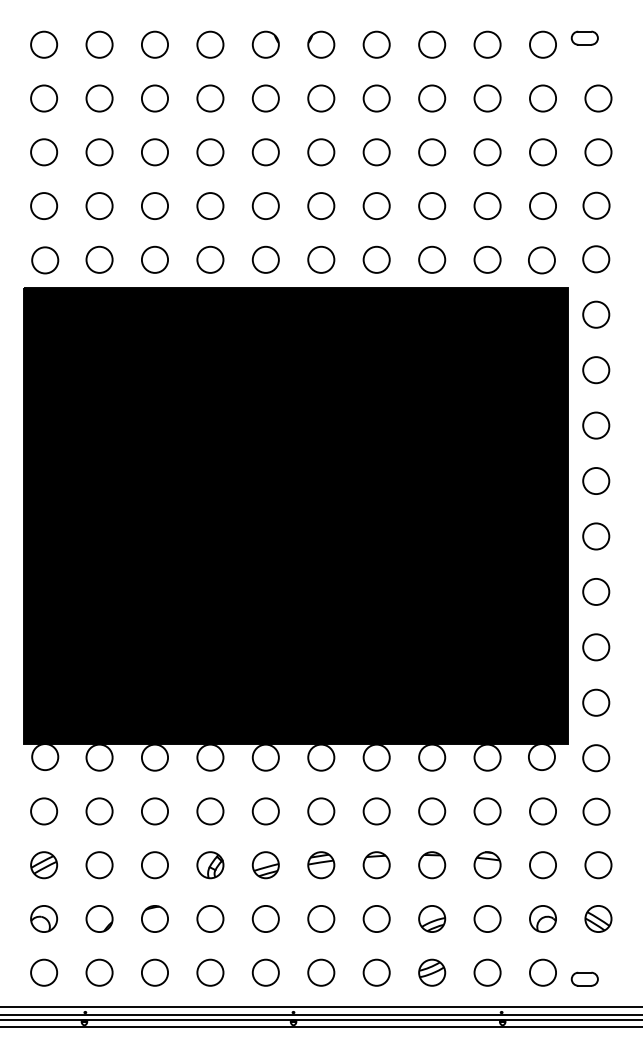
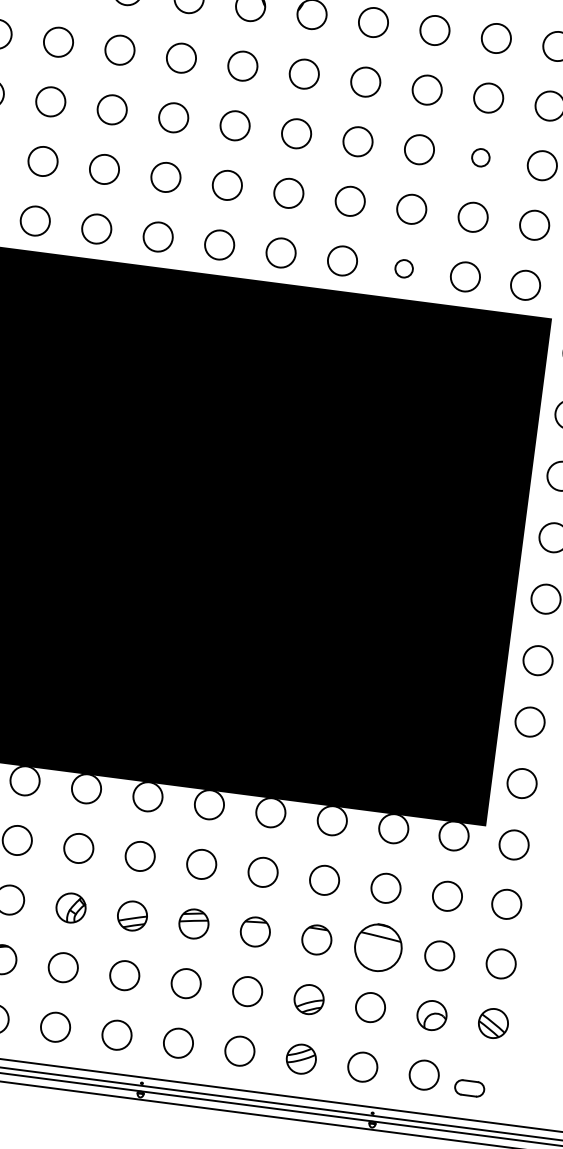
circle: (487, 152) -> (480, 157), size x0.6
circle: (432, 259) -> (404, 268), size x0.6
part: (487, 865) -> (378, 948), size x1.6

